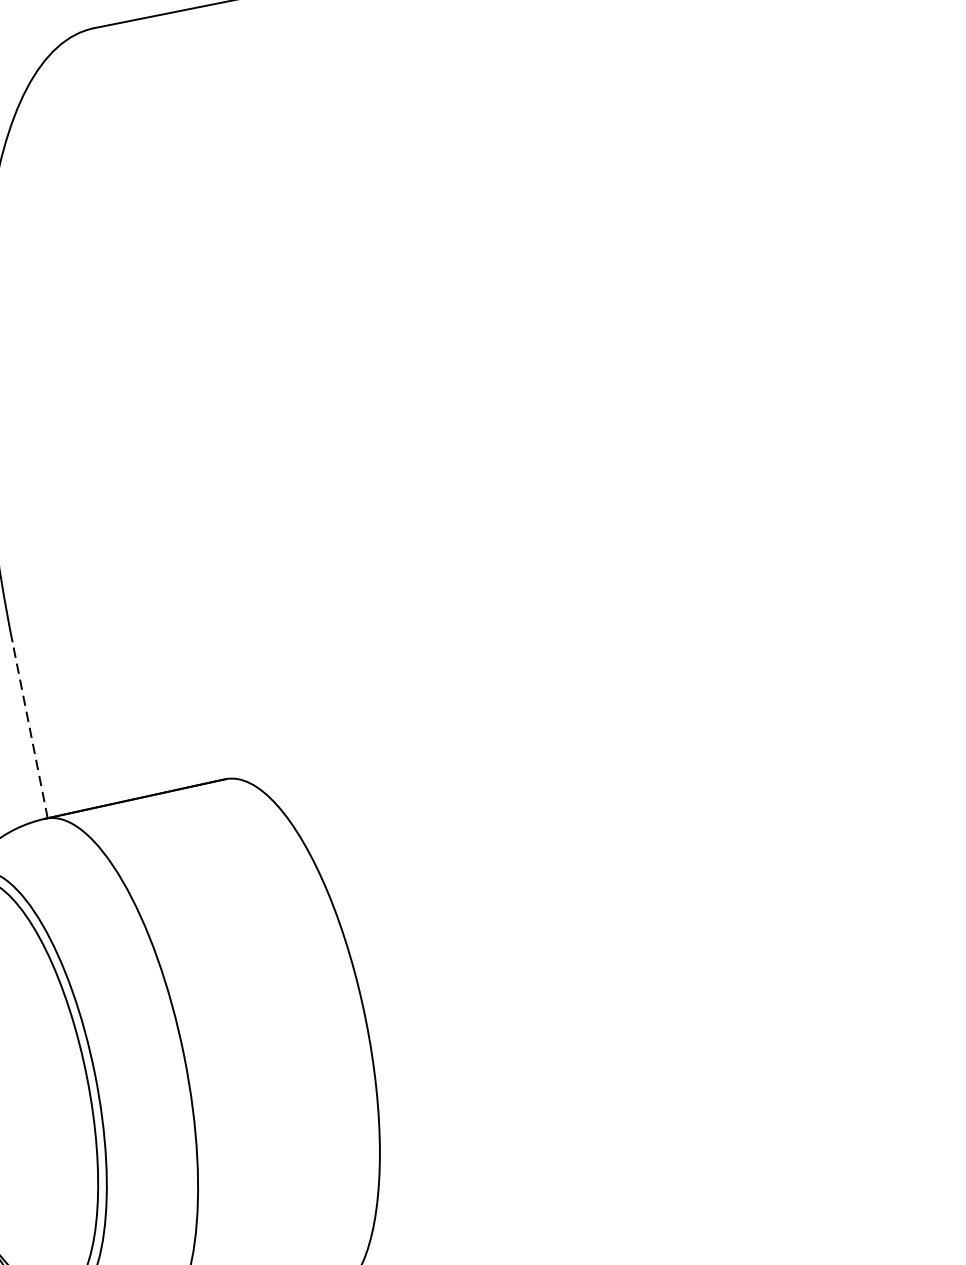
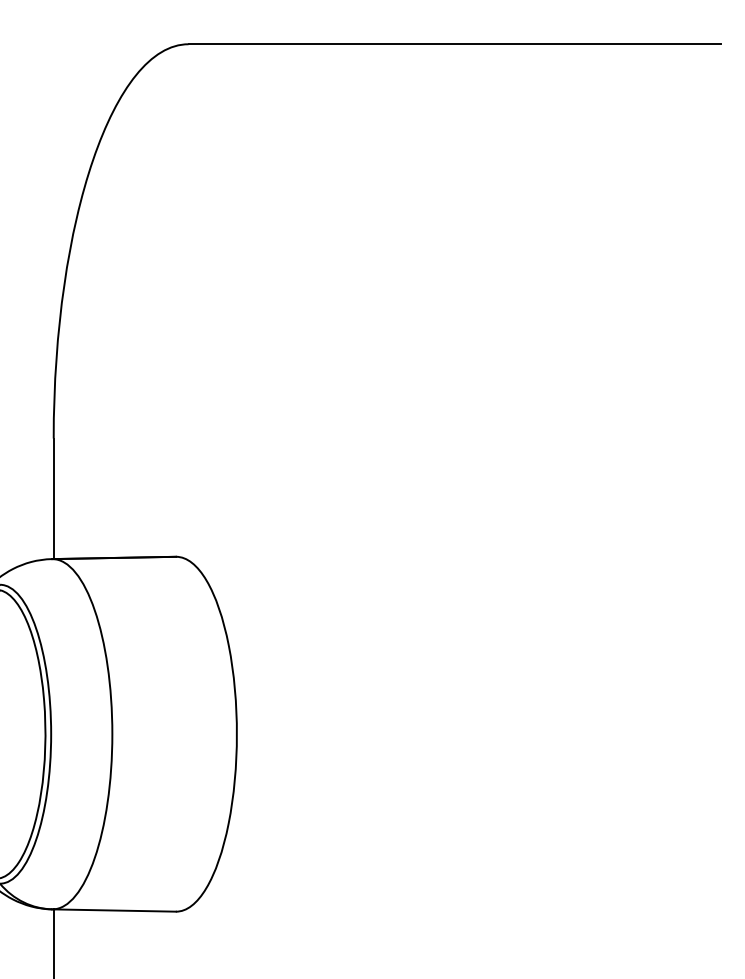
line: (29, 729) -> (53, 498), dashed -> solid

